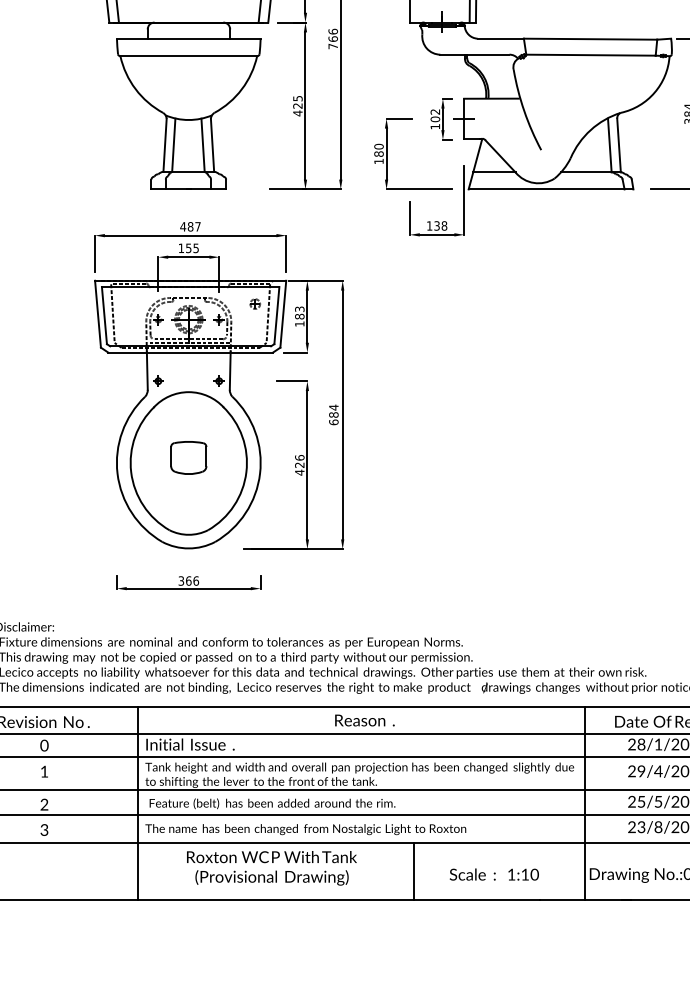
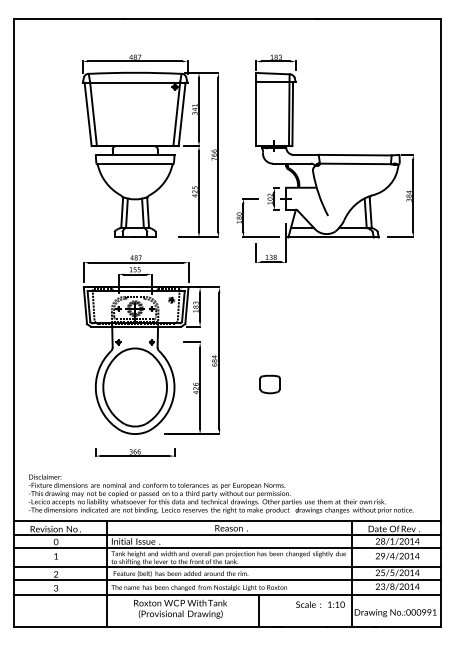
part: (187, 457) -> (269, 384), moved
text: (494, 874) -> (320, 604), moved

